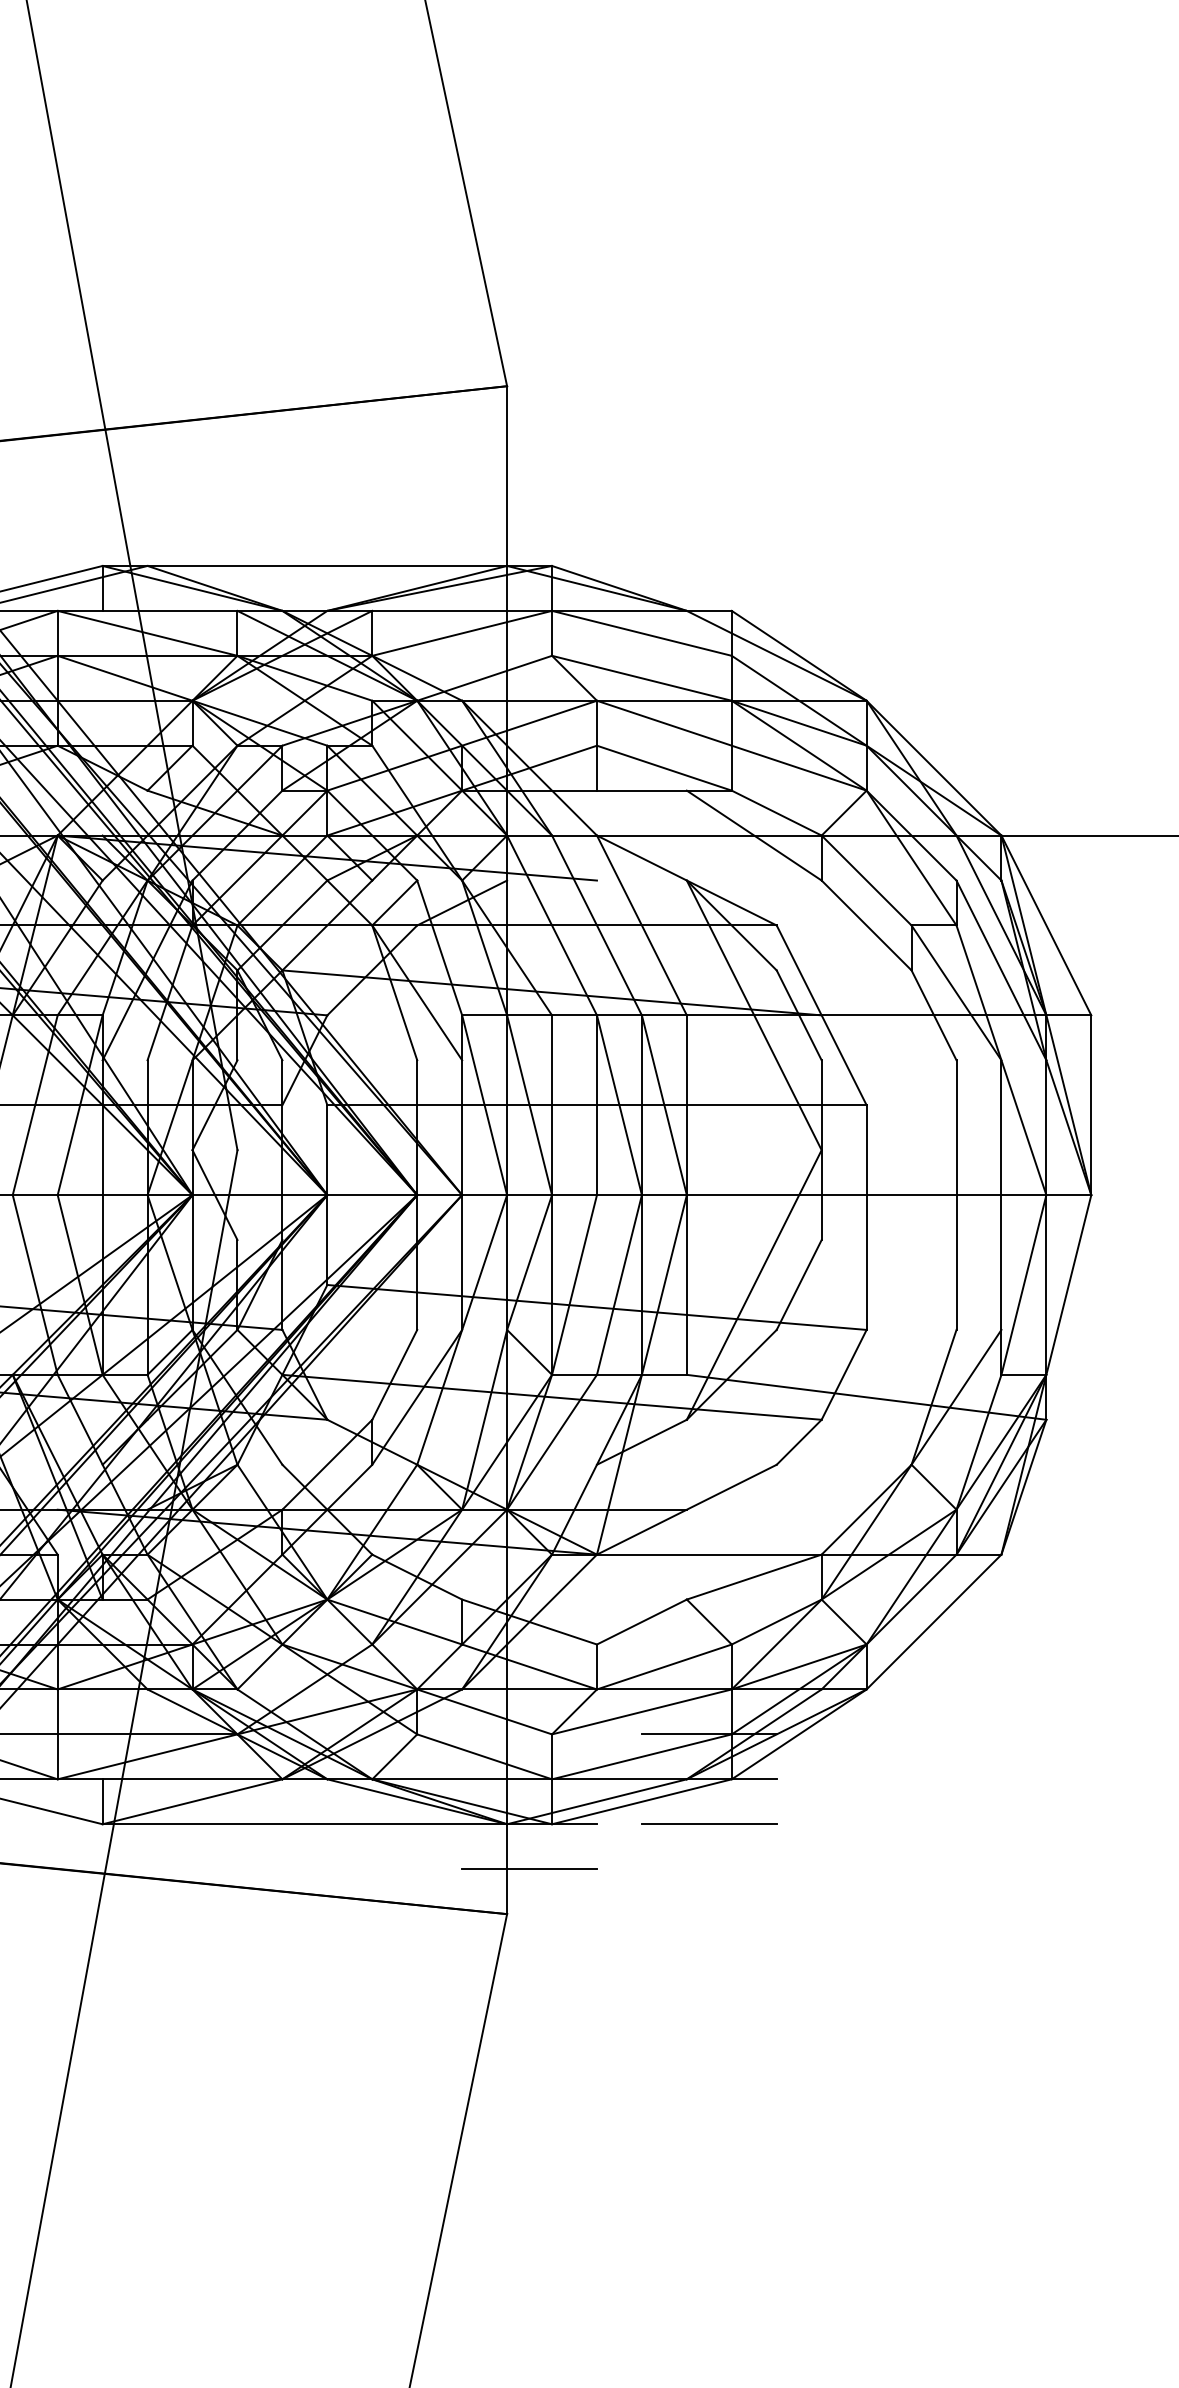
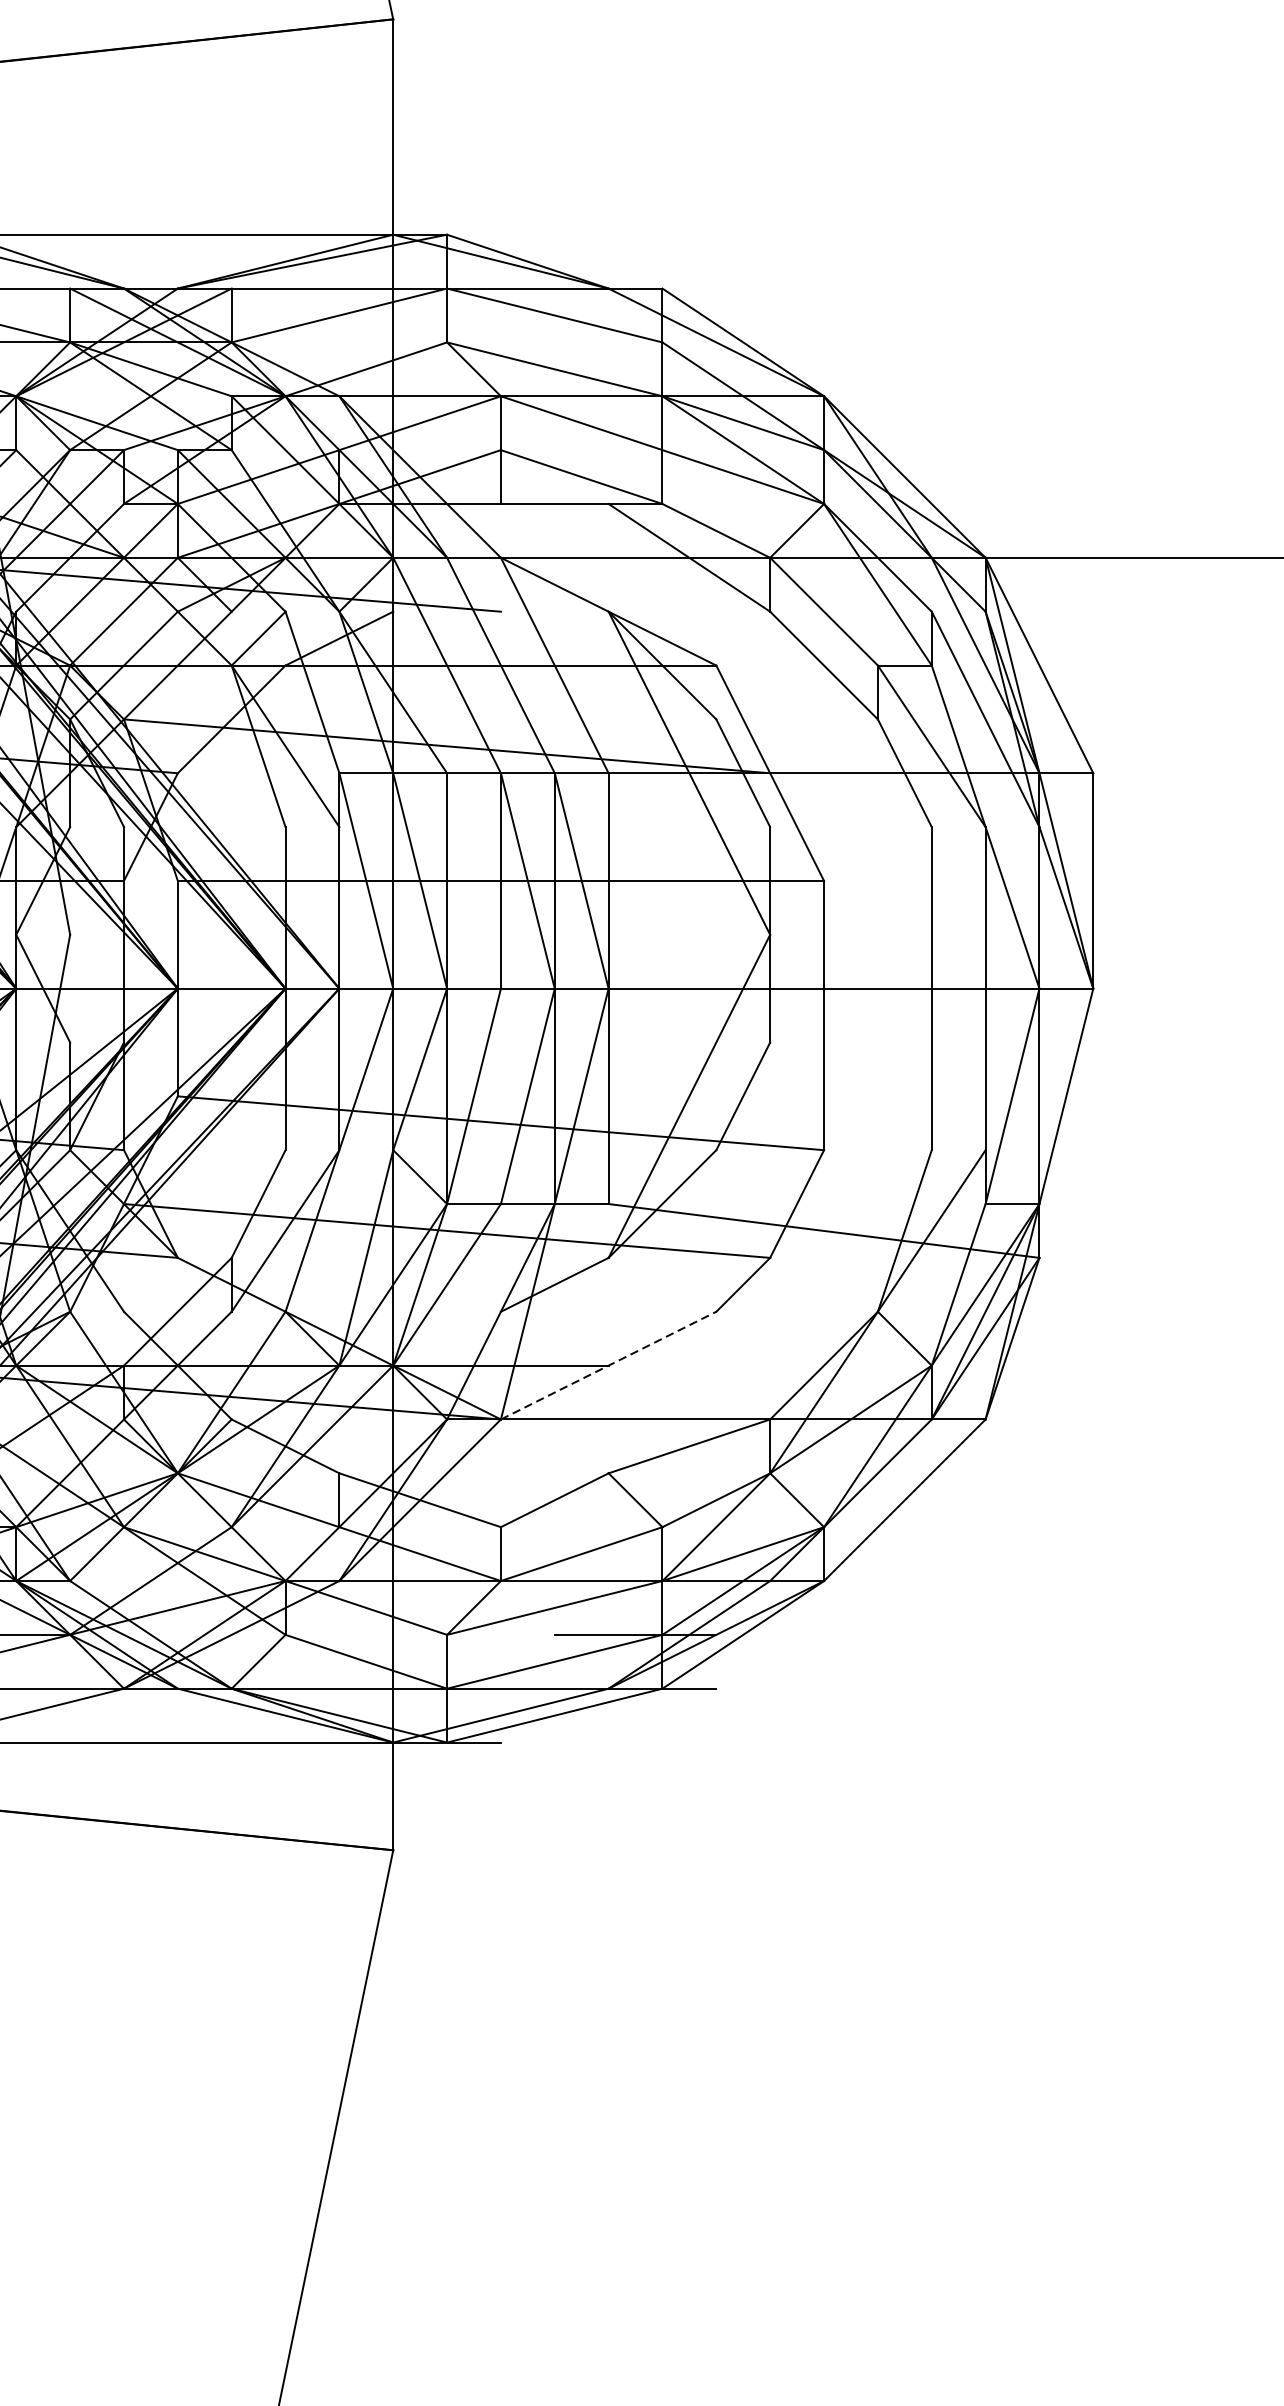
line: (687, 1509) -> (609, 1365), solid -> dashed
line: (709, 1823) -> (635, 1741), removed
line: (529, 1869) -> (420, 1796), removed

